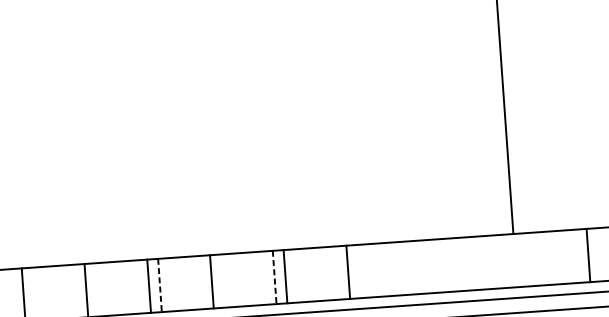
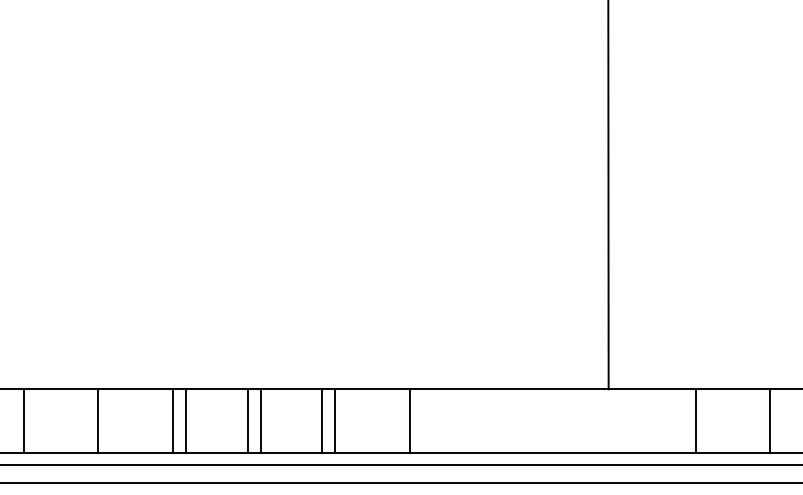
line: (274, 277) -> (322, 421), dashed -> solid
line: (222, 280) -> (260, 420), added
line: (159, 285) -> (185, 421), dashed -> solid

